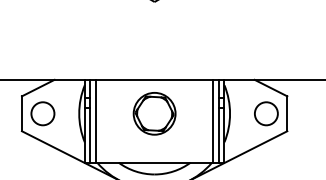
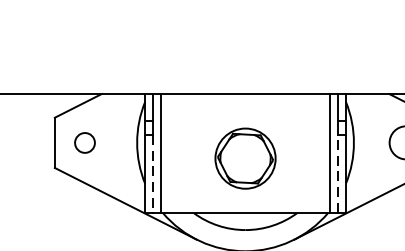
circle: (42, 113) -> (84, 142), size x0.6
part: (154, 113) -> (245, 158), moved
line: (218, 134) -> (337, 172), solid -> dashed
line: (90, 135) -> (153, 174), solid -> dashed

